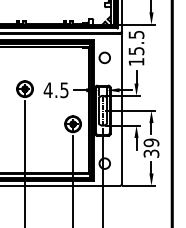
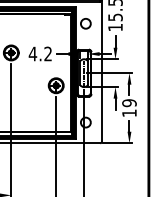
text: (64, 90) -> (48, 54), 4.5 -> 4.2
text: (151, 153) -> (129, 113), 39 -> 19

